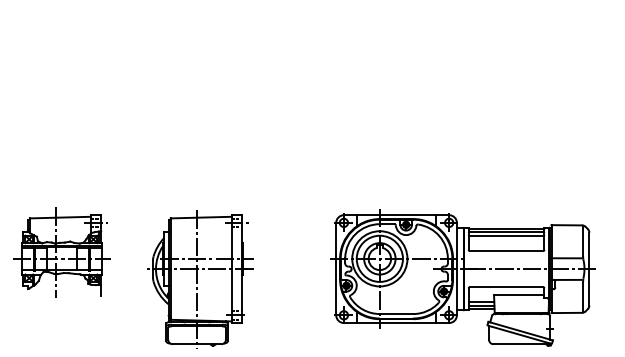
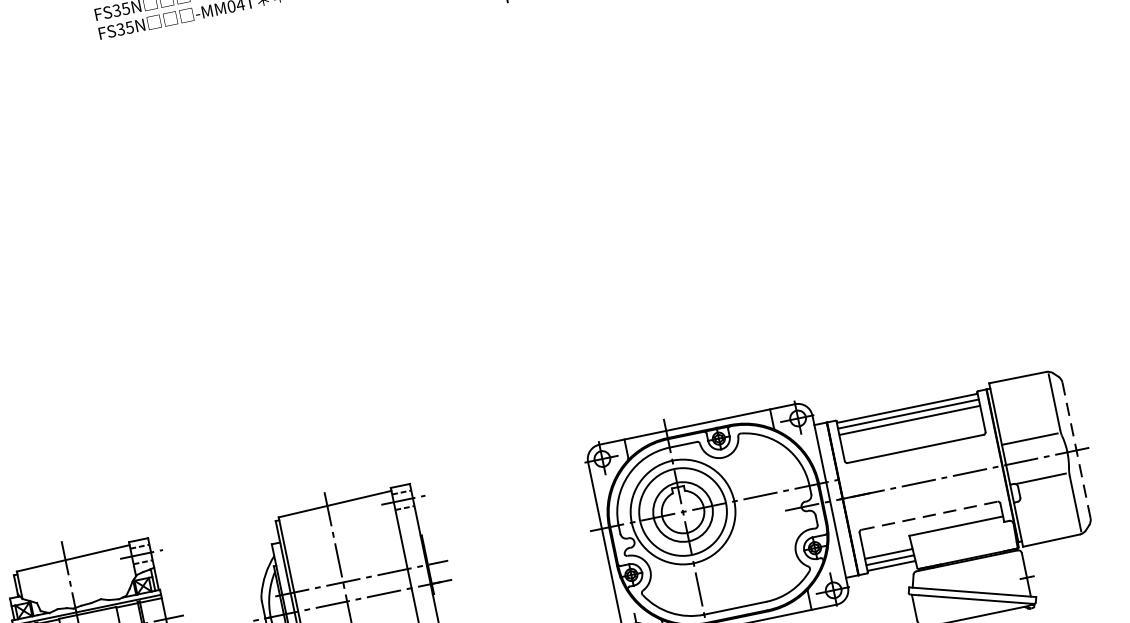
line: (589, 268) -> (1076, 449), solid -> dashed
line: (506, 287) -> (929, 516), solid -> dashed

